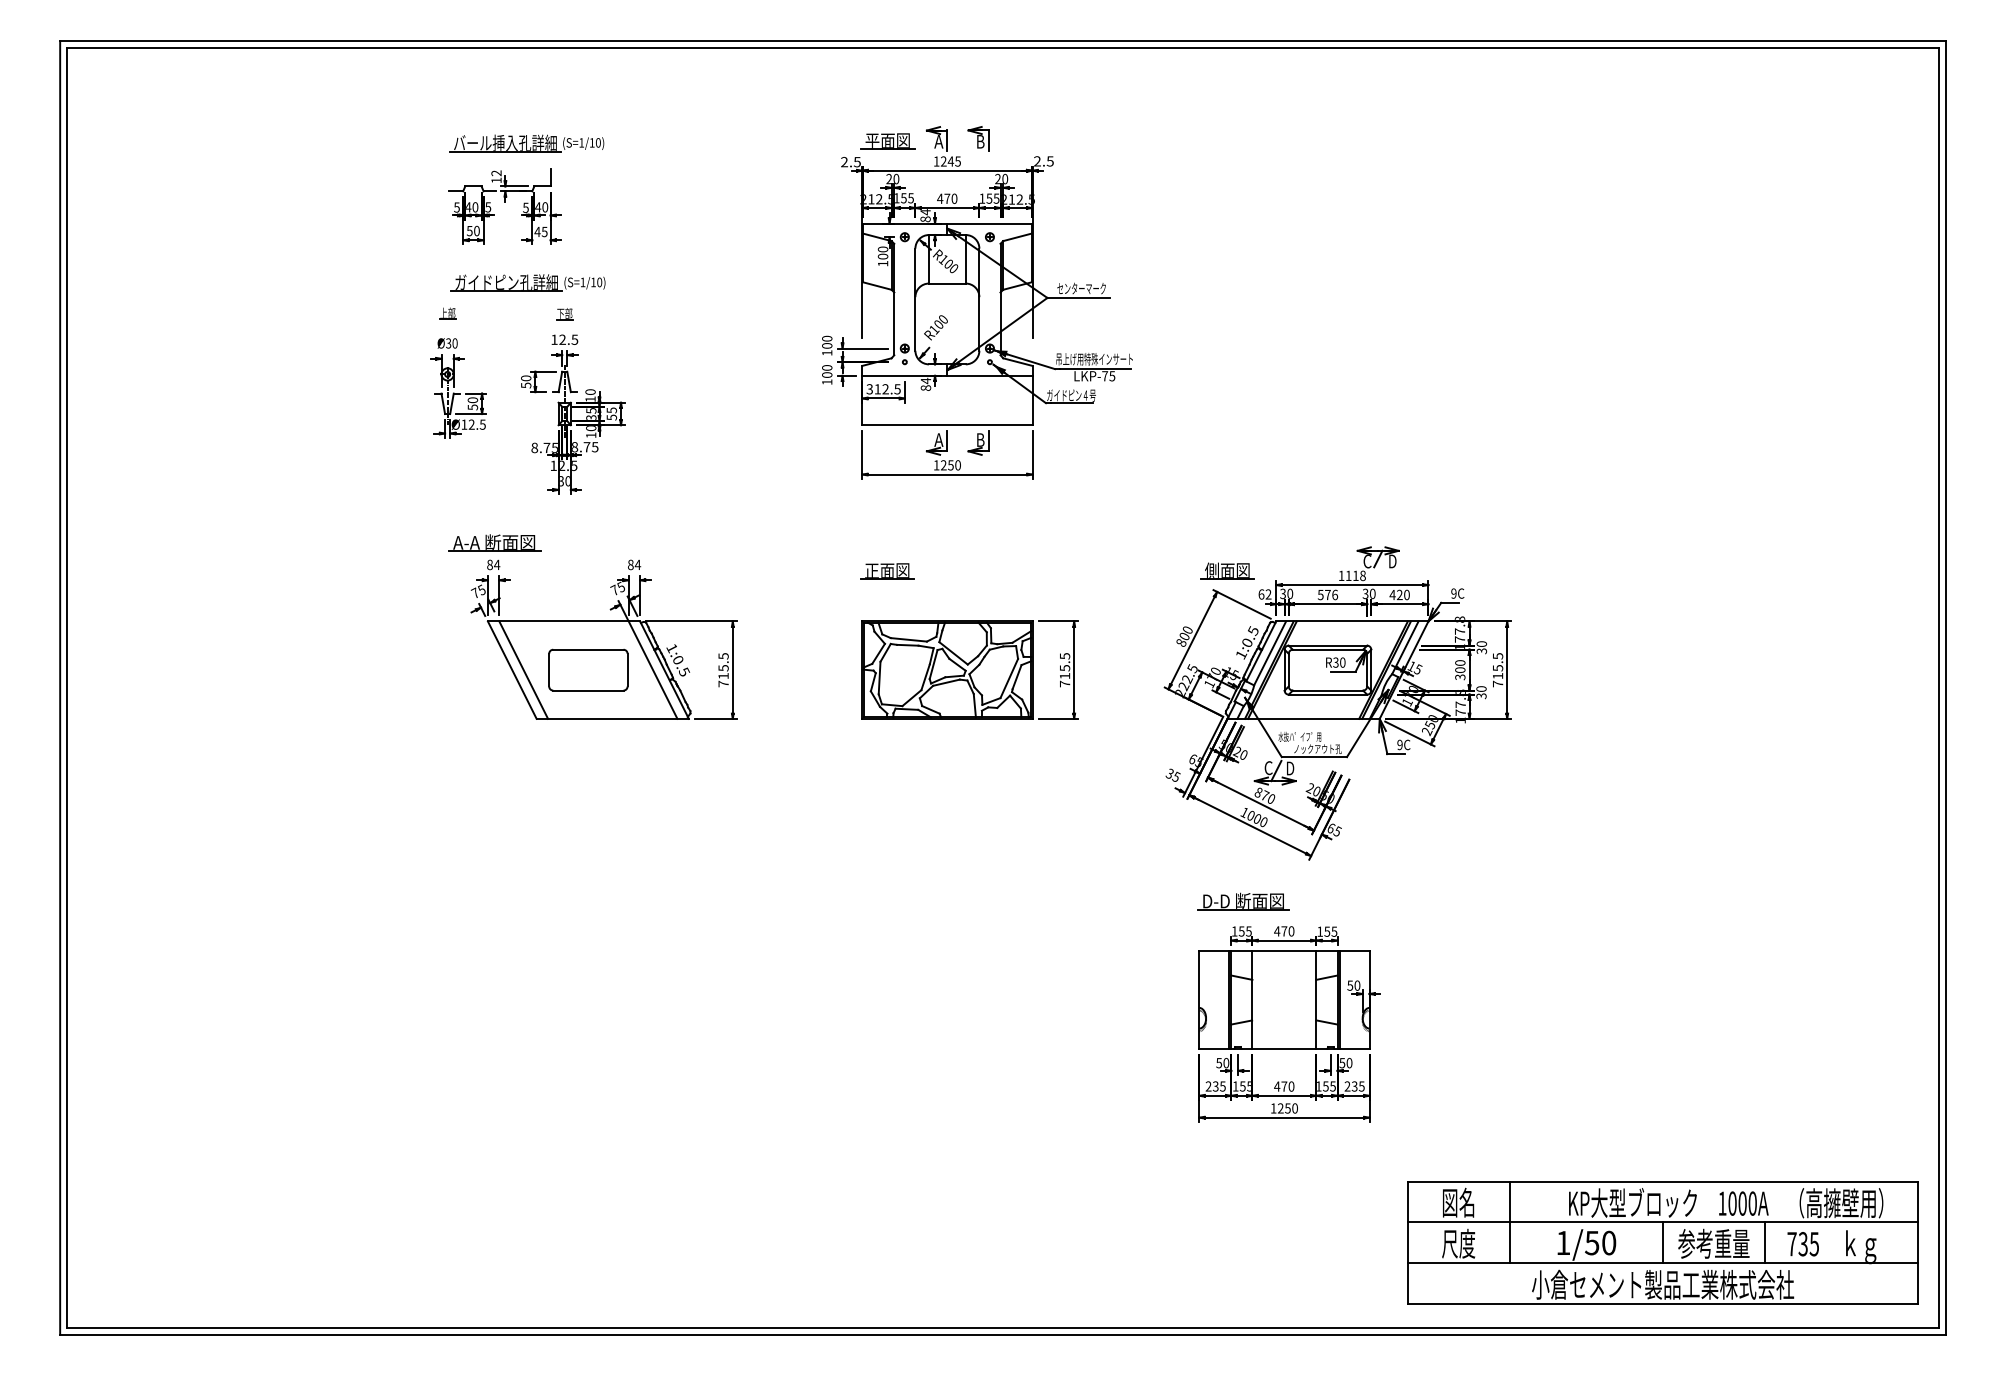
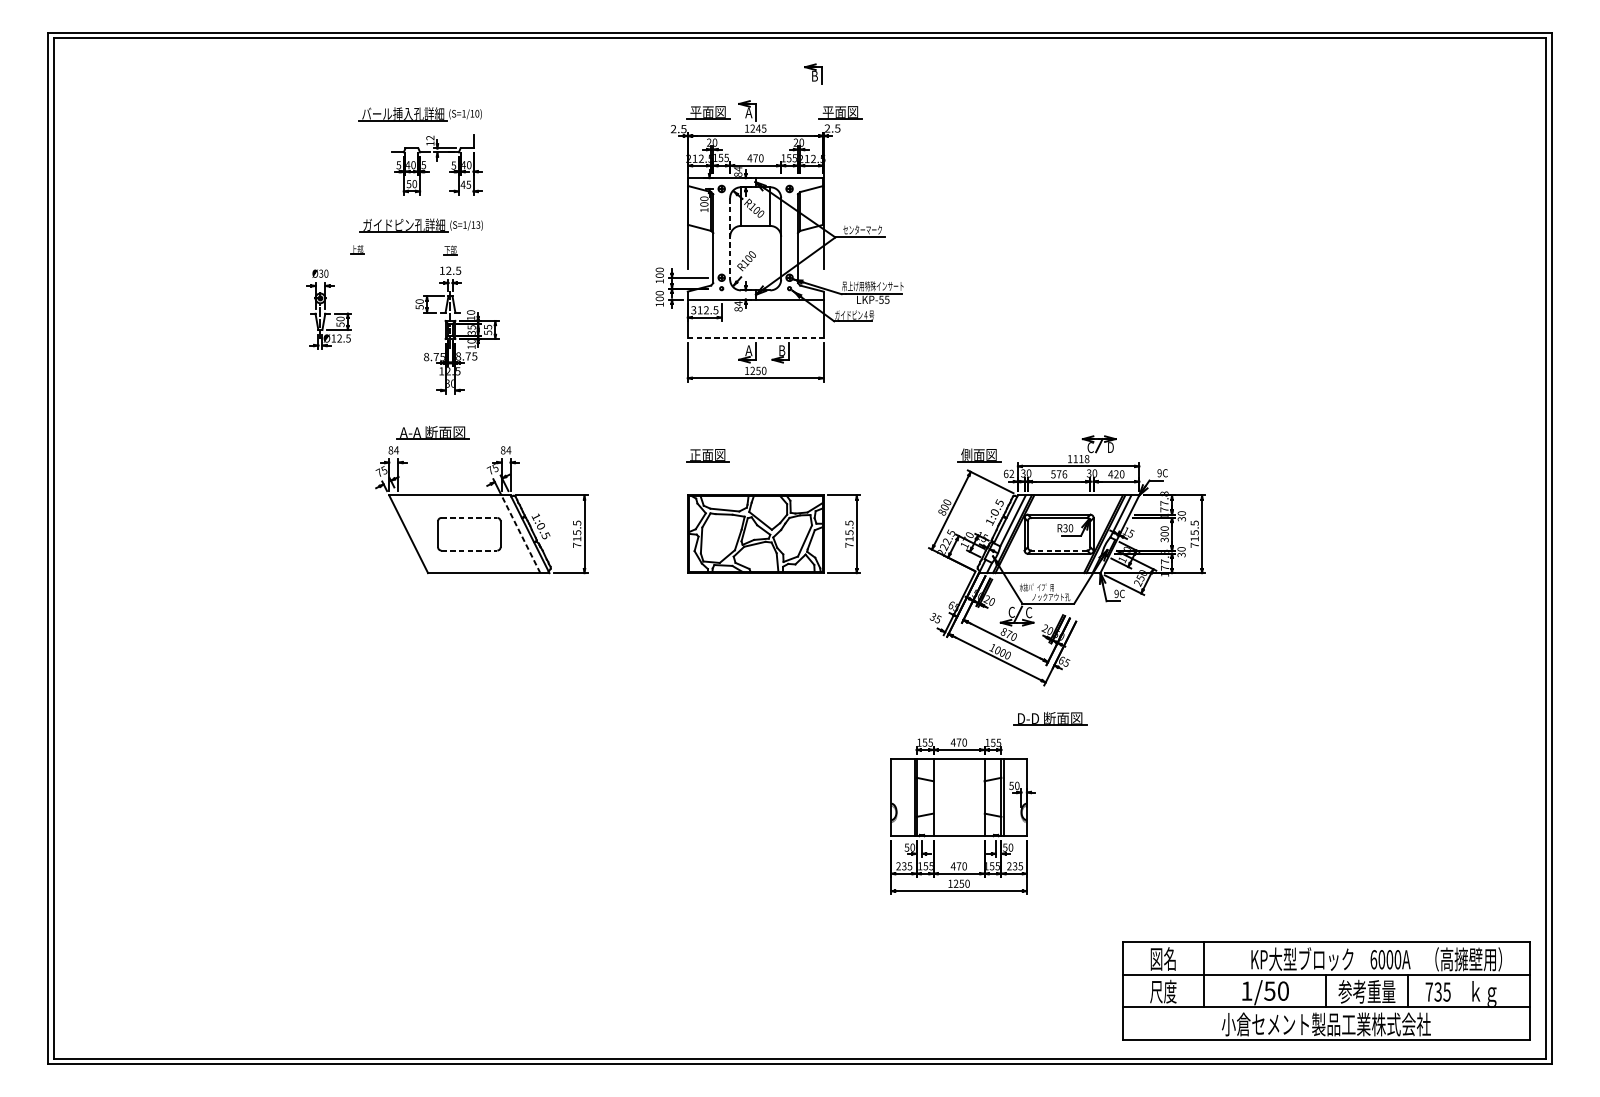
part: (978, 138) -> (813, 73), moved
part: (1053, 141) -> (840, 112), added
part: (504, 206) -> (436, 164), moved
text: (599, 282) -> (478, 225), (S=1/10) -> (S=1/13)
line: (915, 300) -> (730, 239), solid -> dashed
text: (1105, 376) -> (881, 300), LKP-75 -> LKP-55
part: (458, 388) -> (329, 309), moved
line: (947, 424) -> (755, 338), solid -> dashed
part: (494, 542) -> (432, 432), moved
line: (588, 649) -> (469, 517), solid -> dashed
line: (523, 669) -> (417, 533), removed
line: (652, 669) -> (520, 533), solid -> dashed
line: (588, 690) -> (469, 550), solid -> dashed
line: (1327, 690) -> (1058, 550), solid -> dashed
text: (1290, 768) -> (1029, 612), D -> C
part: (1243, 901) -> (1050, 718), moved
part: (1289, 1024) -> (963, 816), moved
text: (1722, 1203) -> (1373, 959), 1000A -> 6000A

